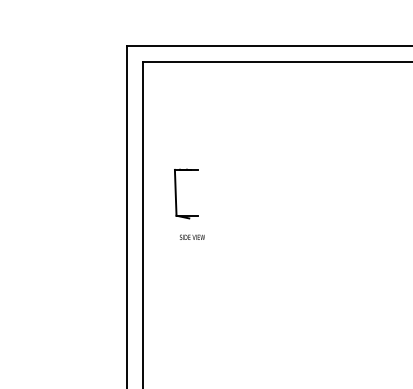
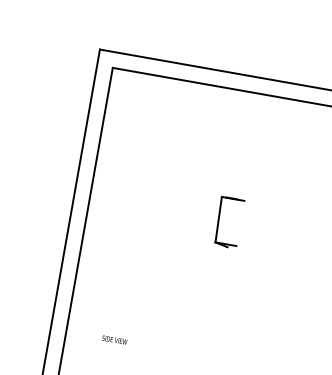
part: (176, 193) -> (219, 220), moved
text: (192, 236) -> (115, 339), moved

